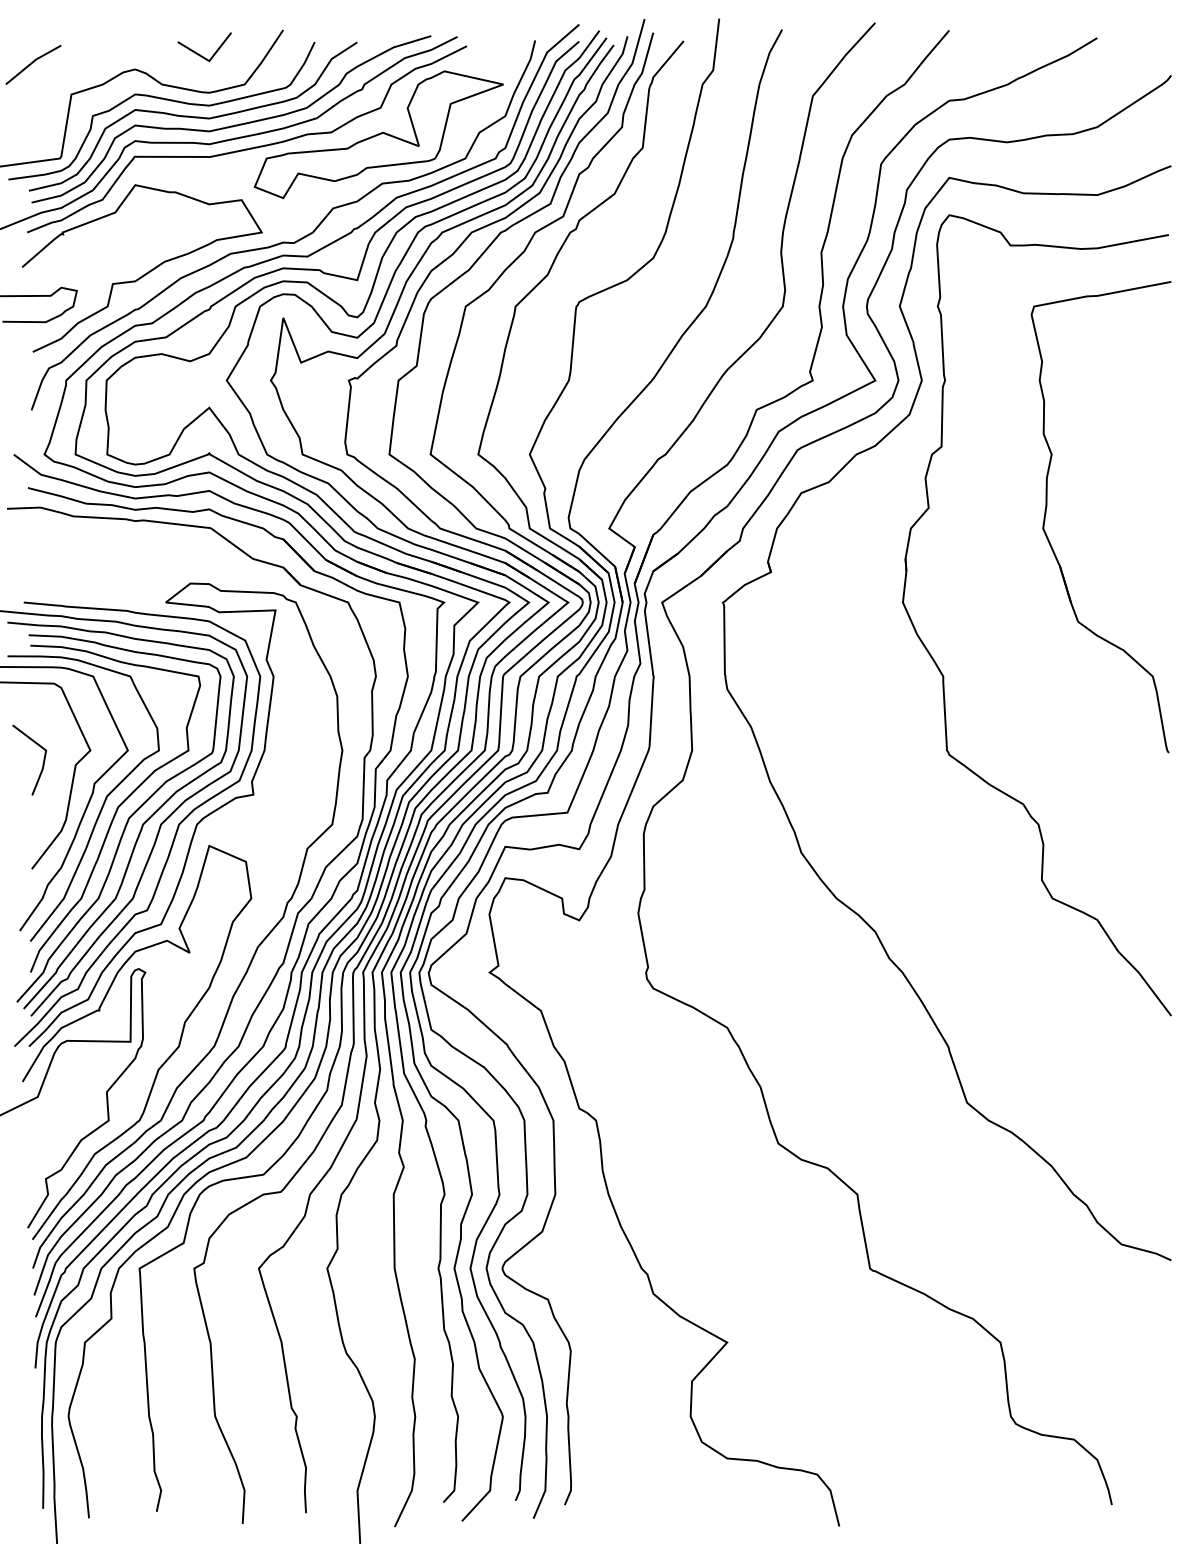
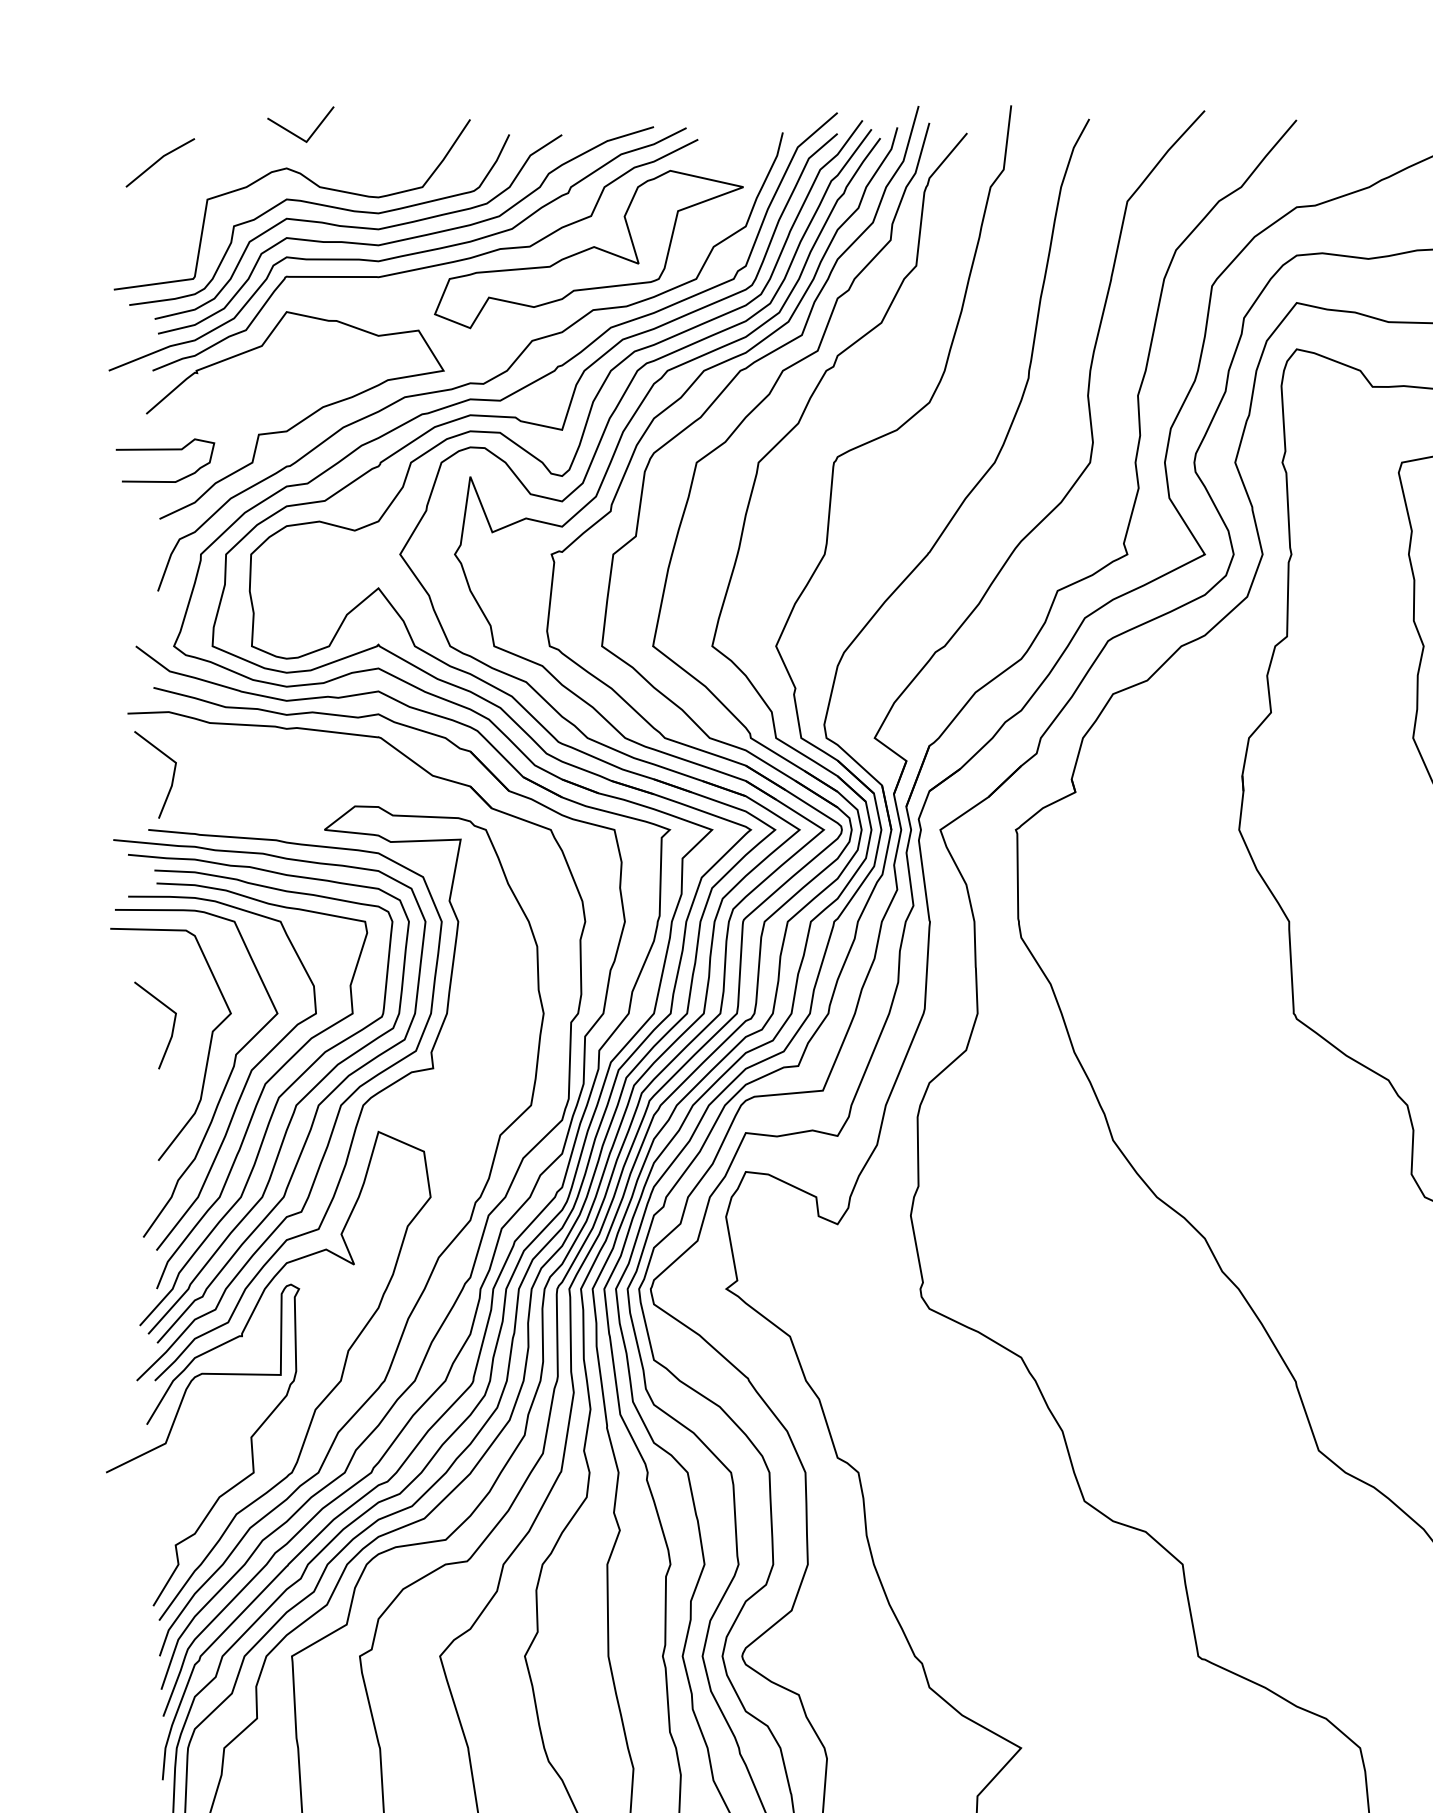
line: (200, 54) -> (295, 133), moved
line: (42, 561) -> (171, 778), added

